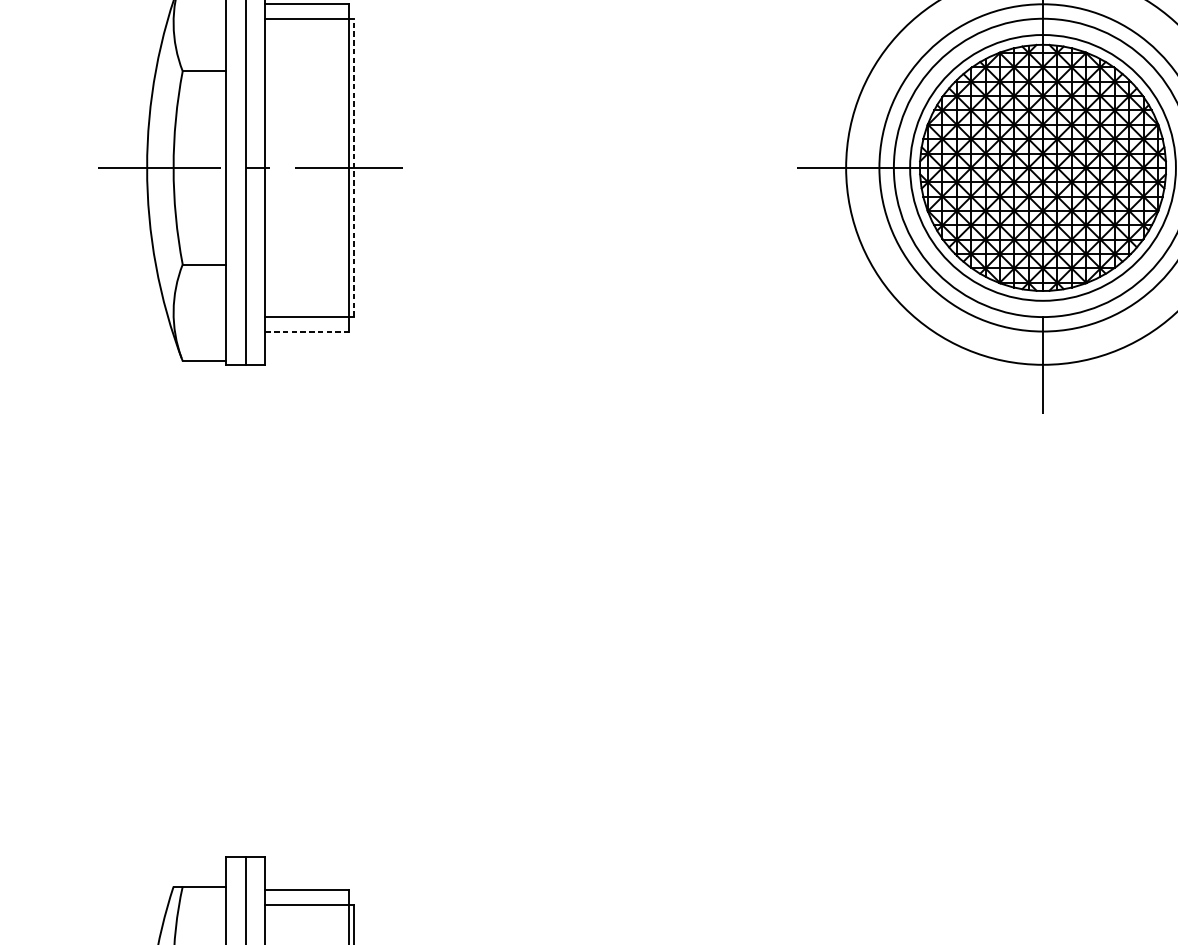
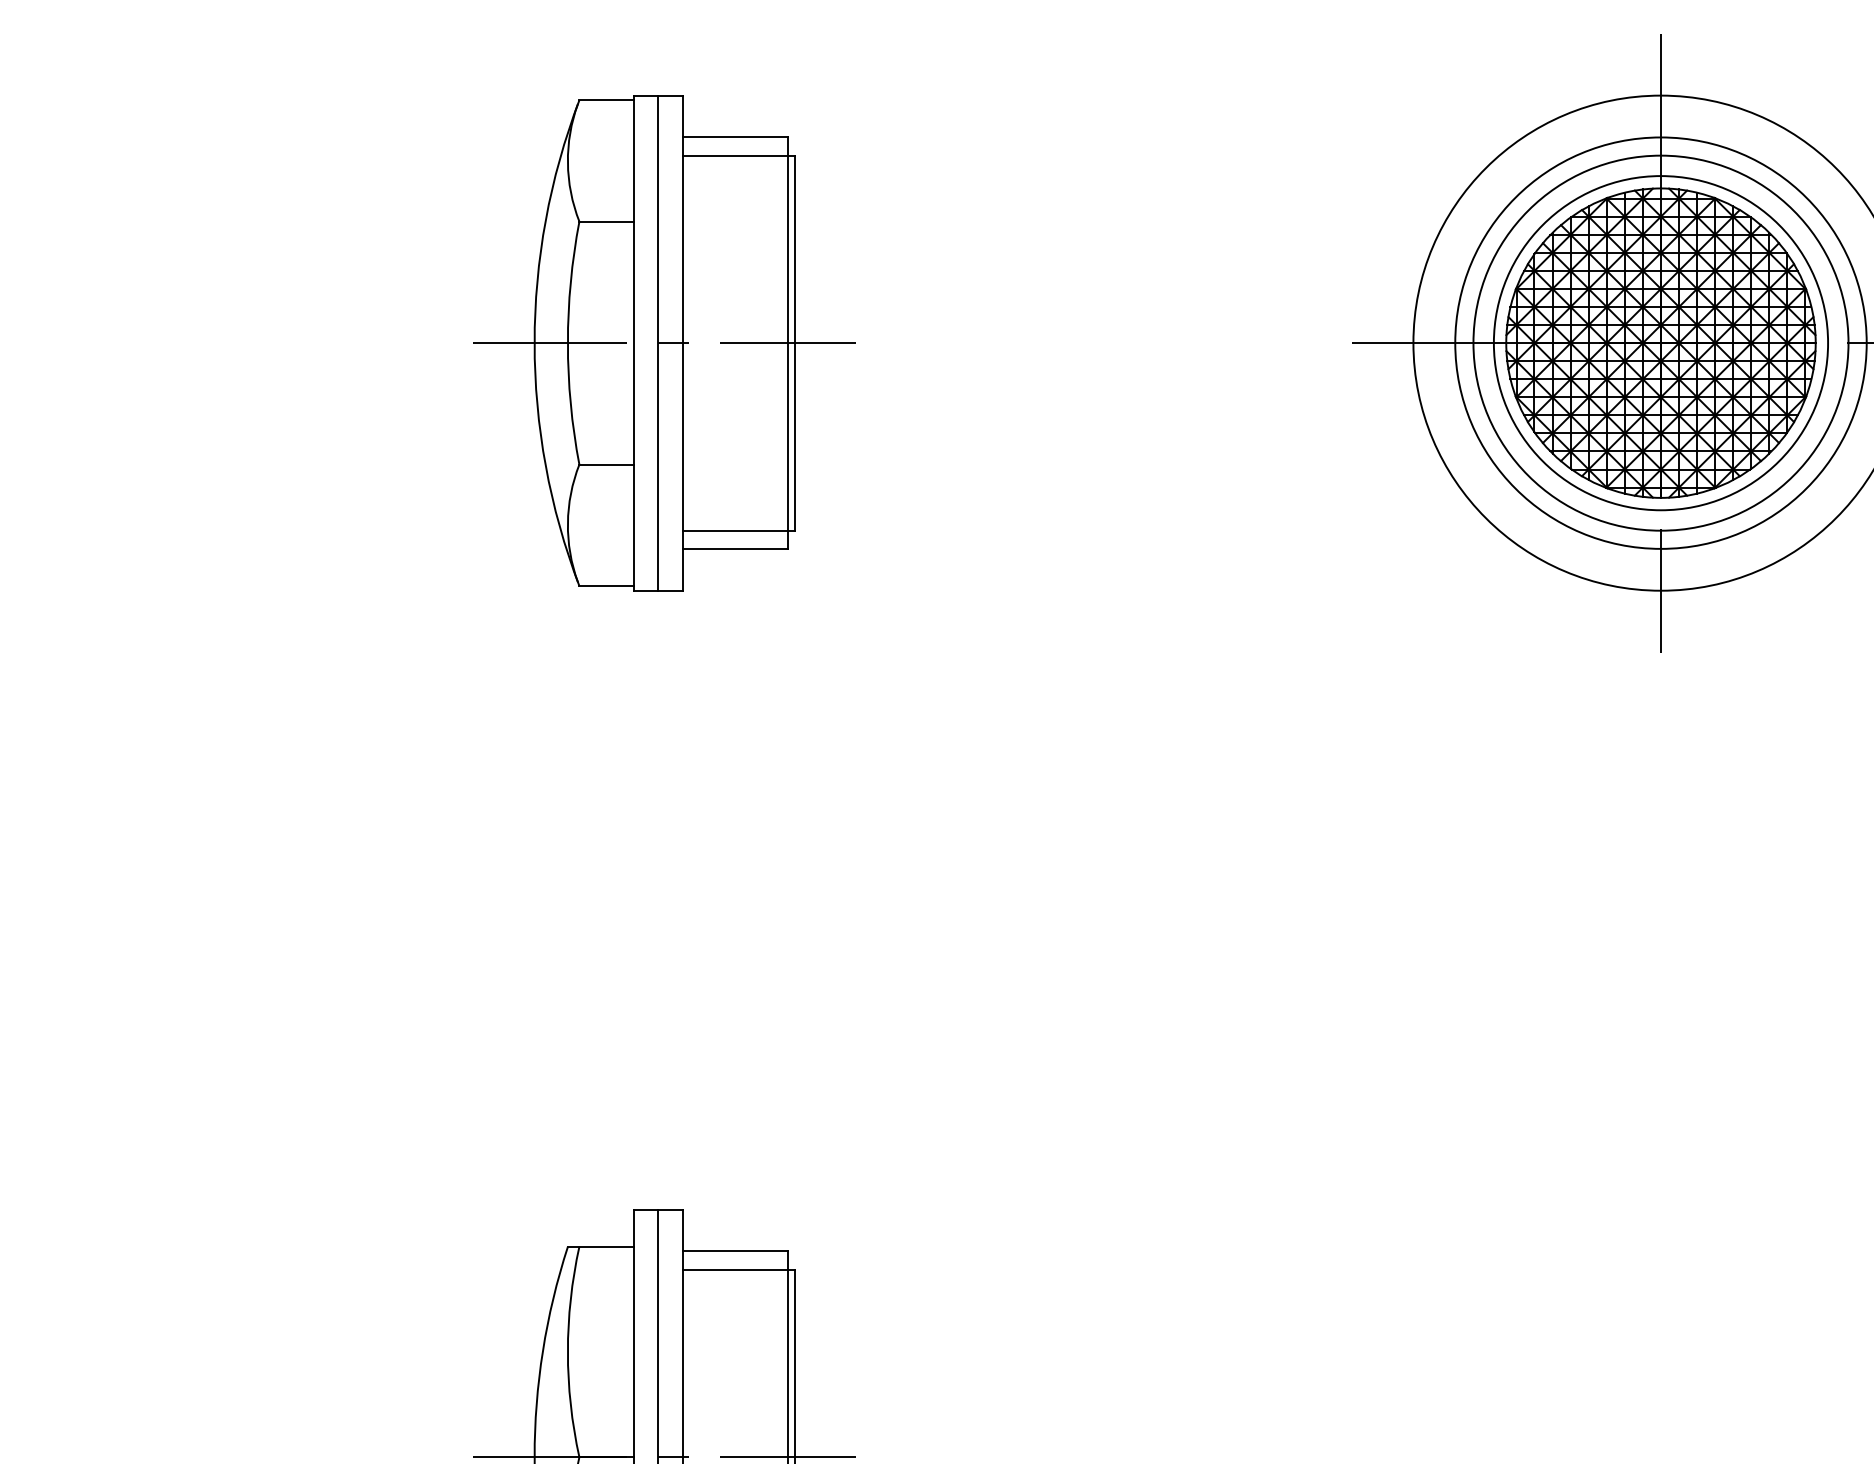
line: (353, 167) -> (794, 342), dashed -> solid
line: (306, 331) -> (735, 548), dashed -> solid

